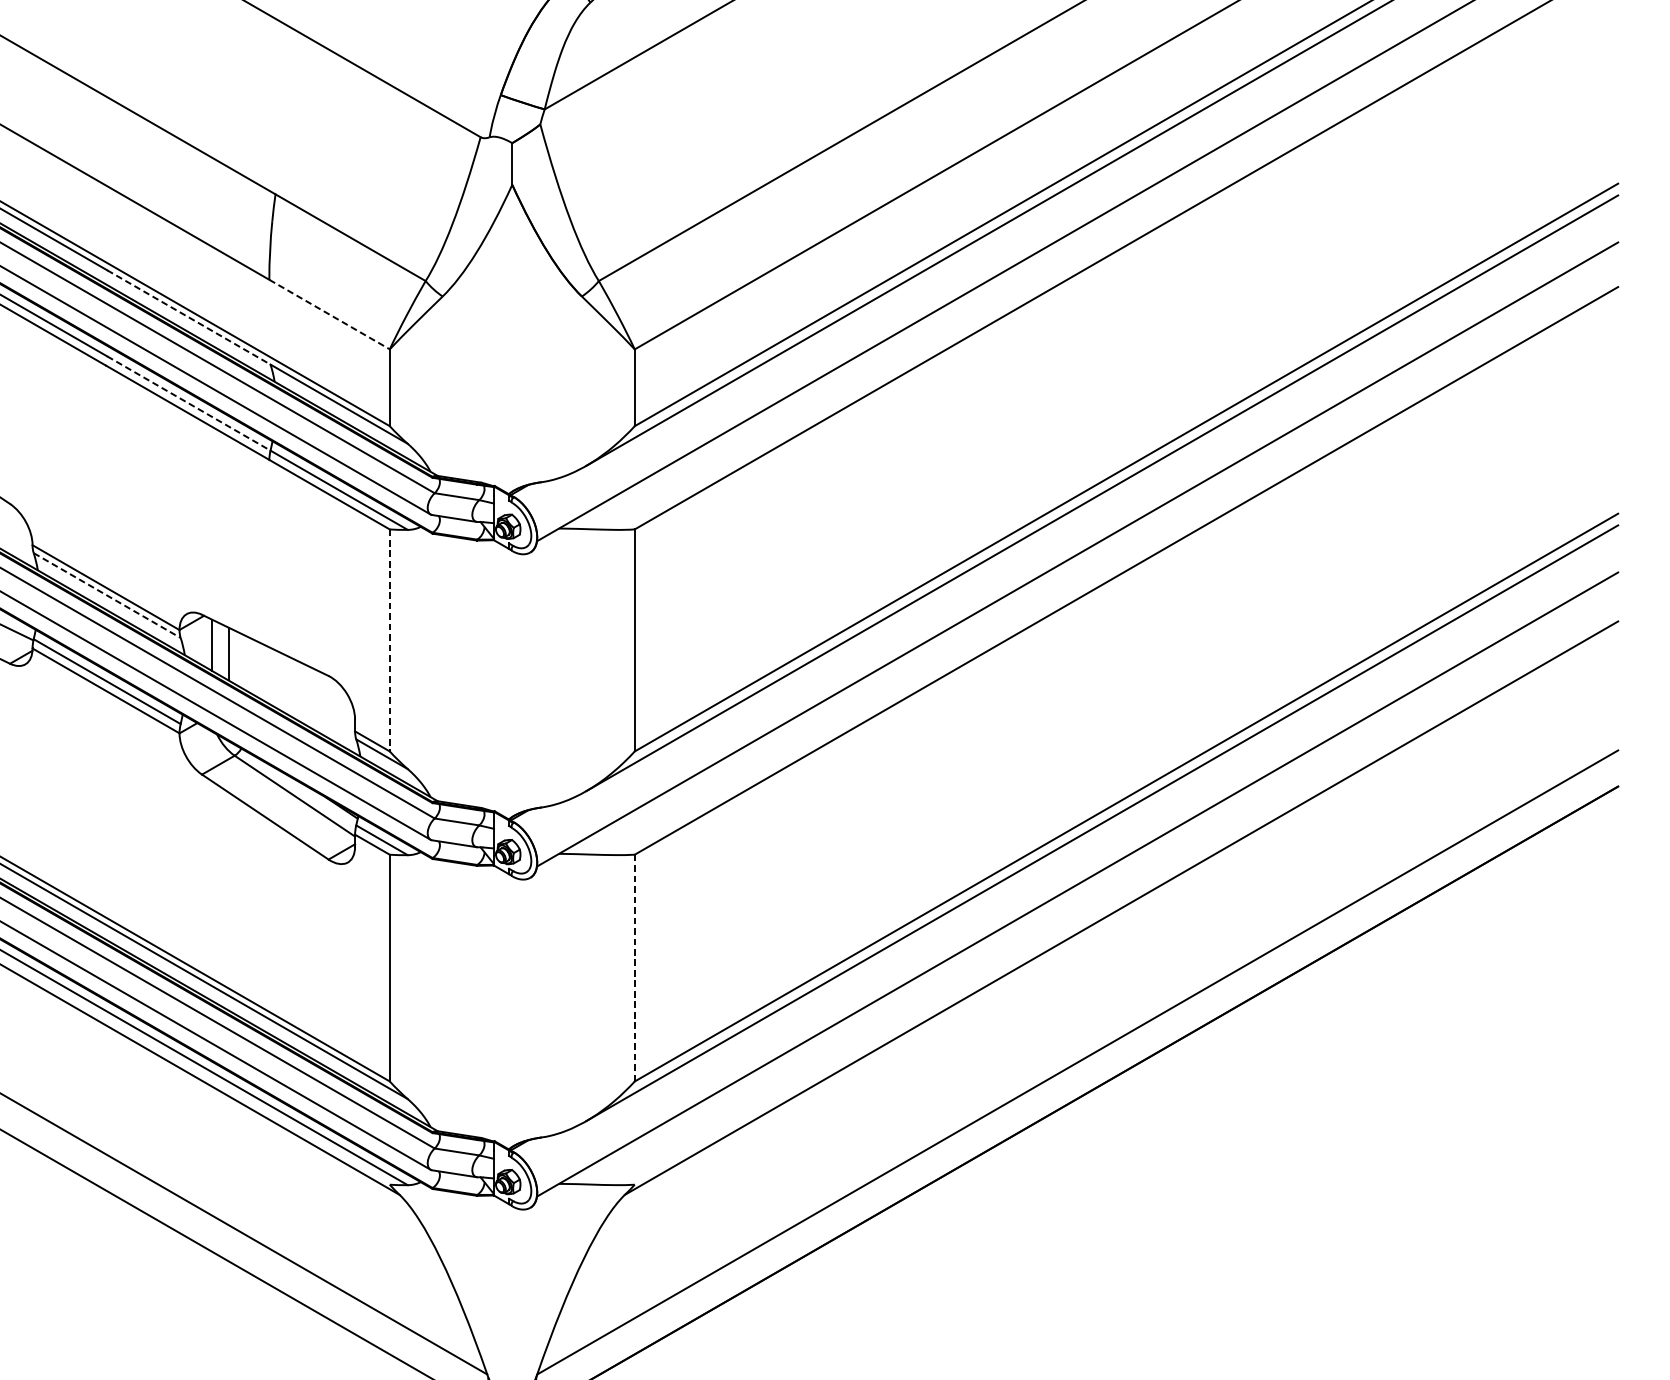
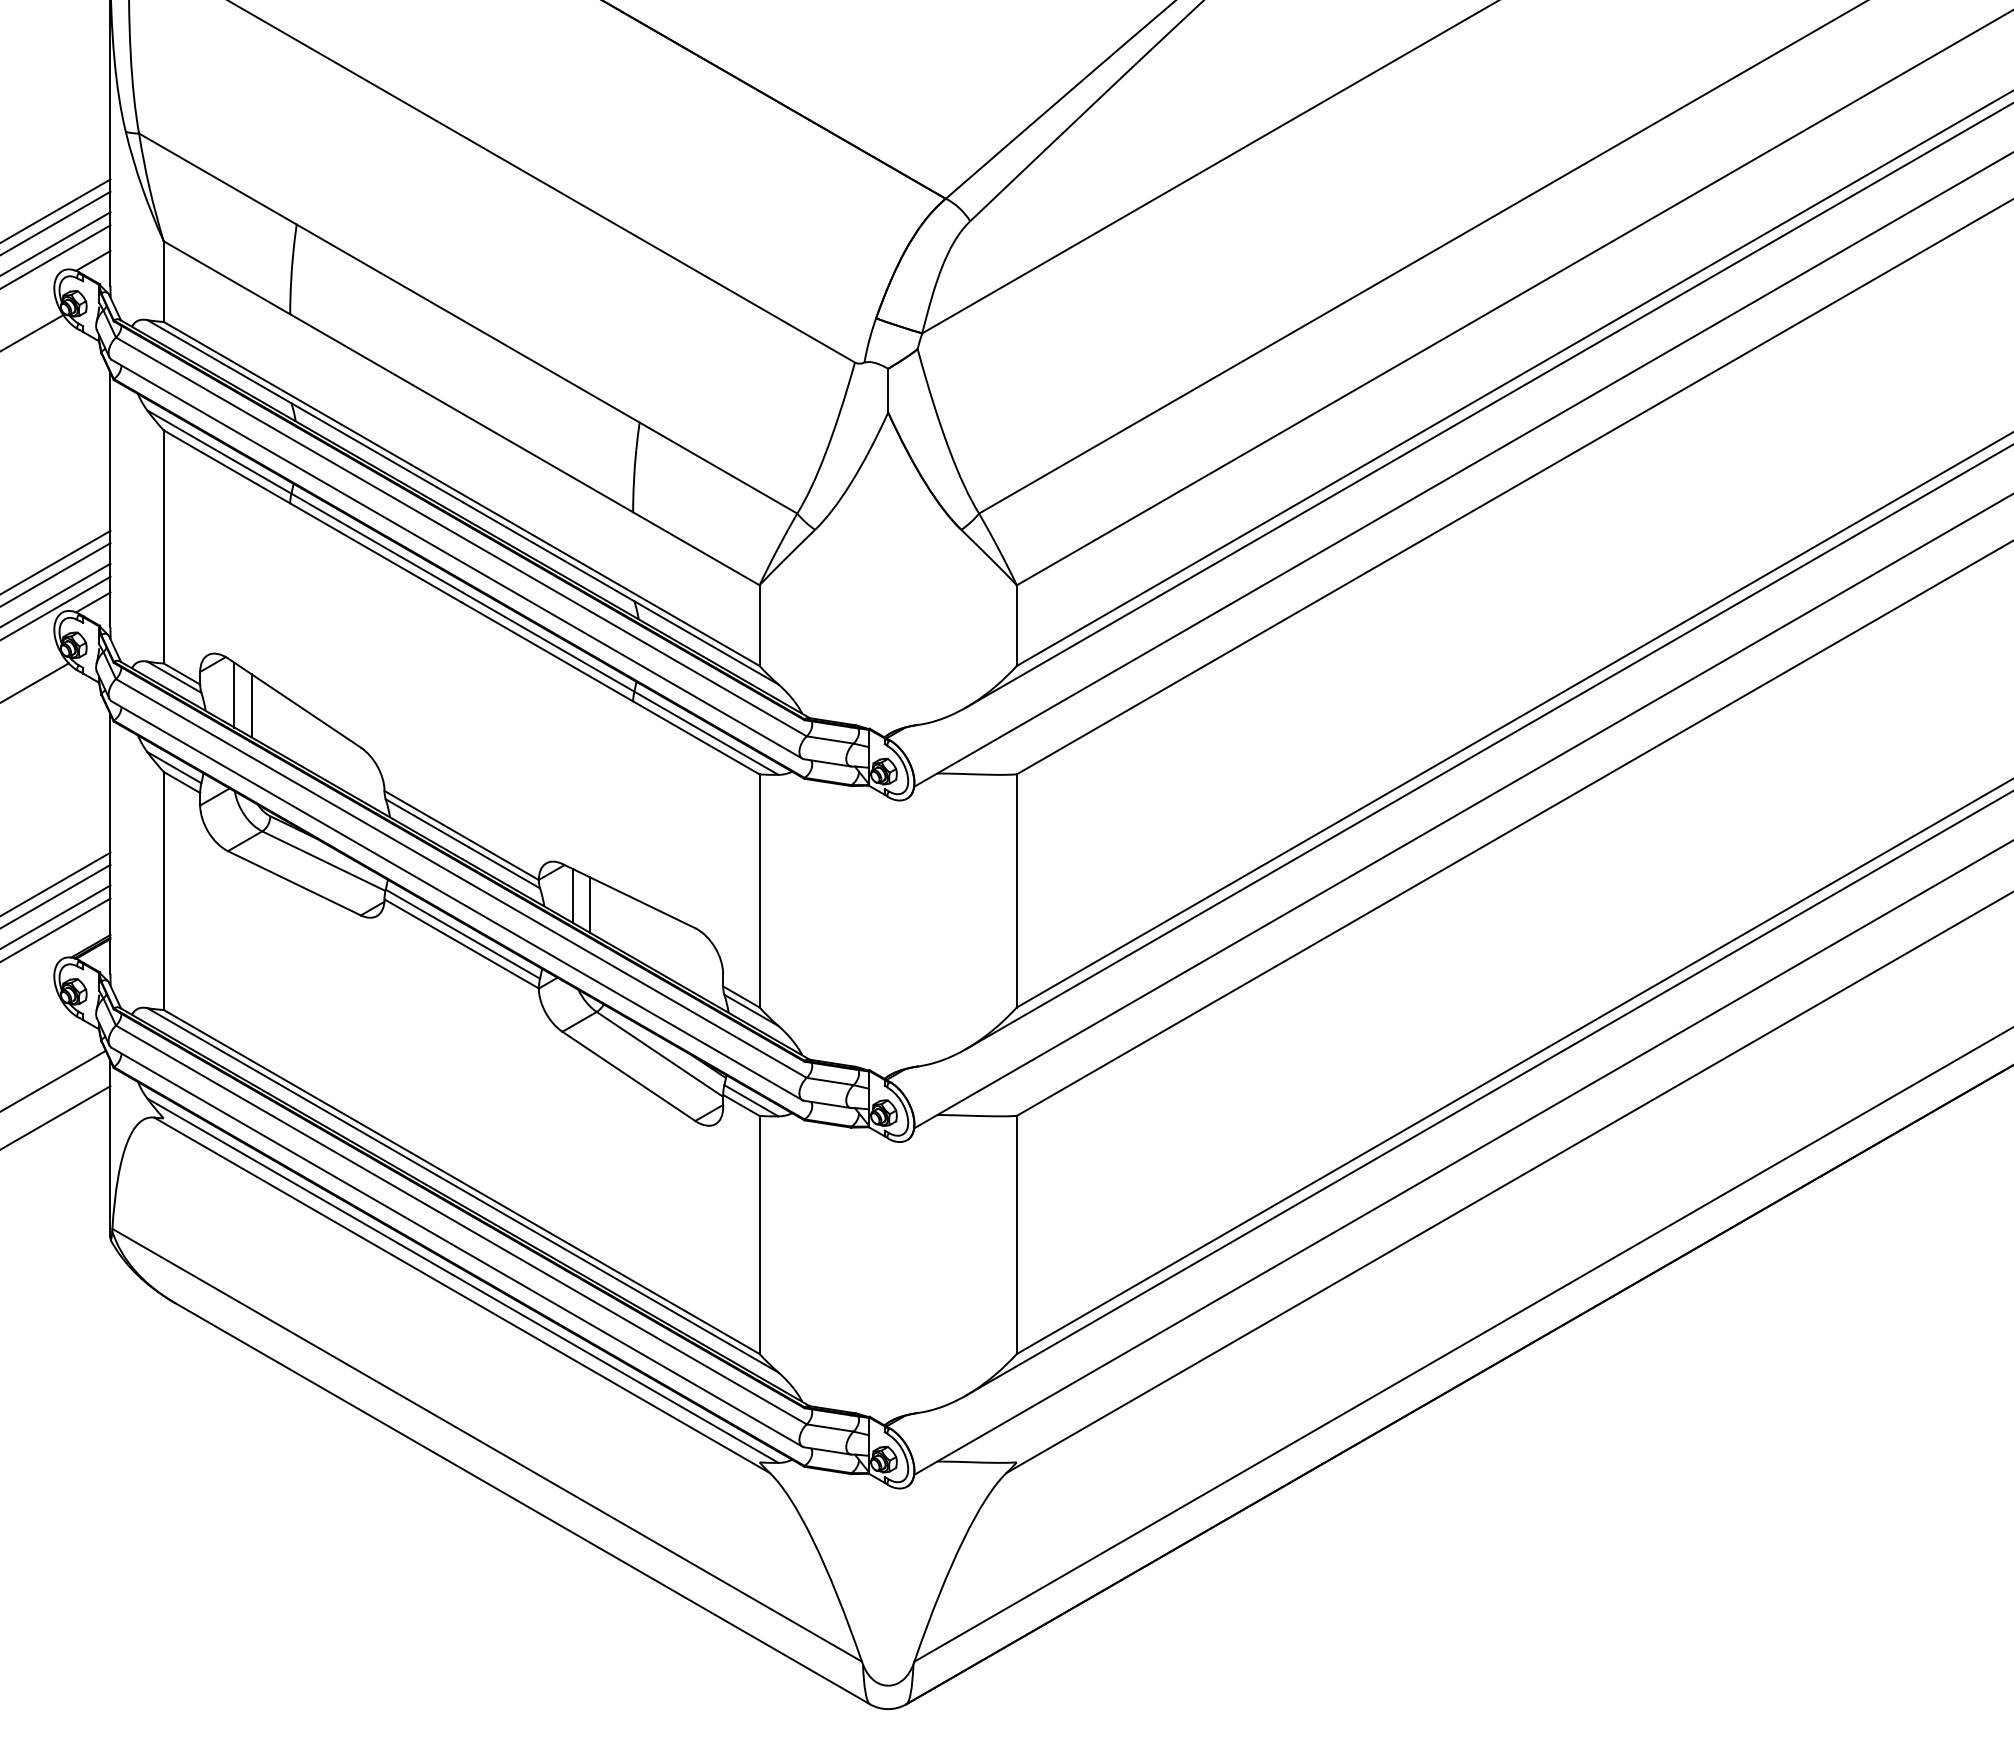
line: (329, 315) -> (696, 549), dashed -> solid
line: (188, 317) -> (548, 551), dashed -> solid
line: (188, 403) -> (548, 642), dashed -> solid
line: (107, 596) -> (463, 844), dashed -> solid
line: (389, 640) -> (759, 890), dashed -> solid
line: (634, 968) -> (1016, 1235), dashed -> solid

